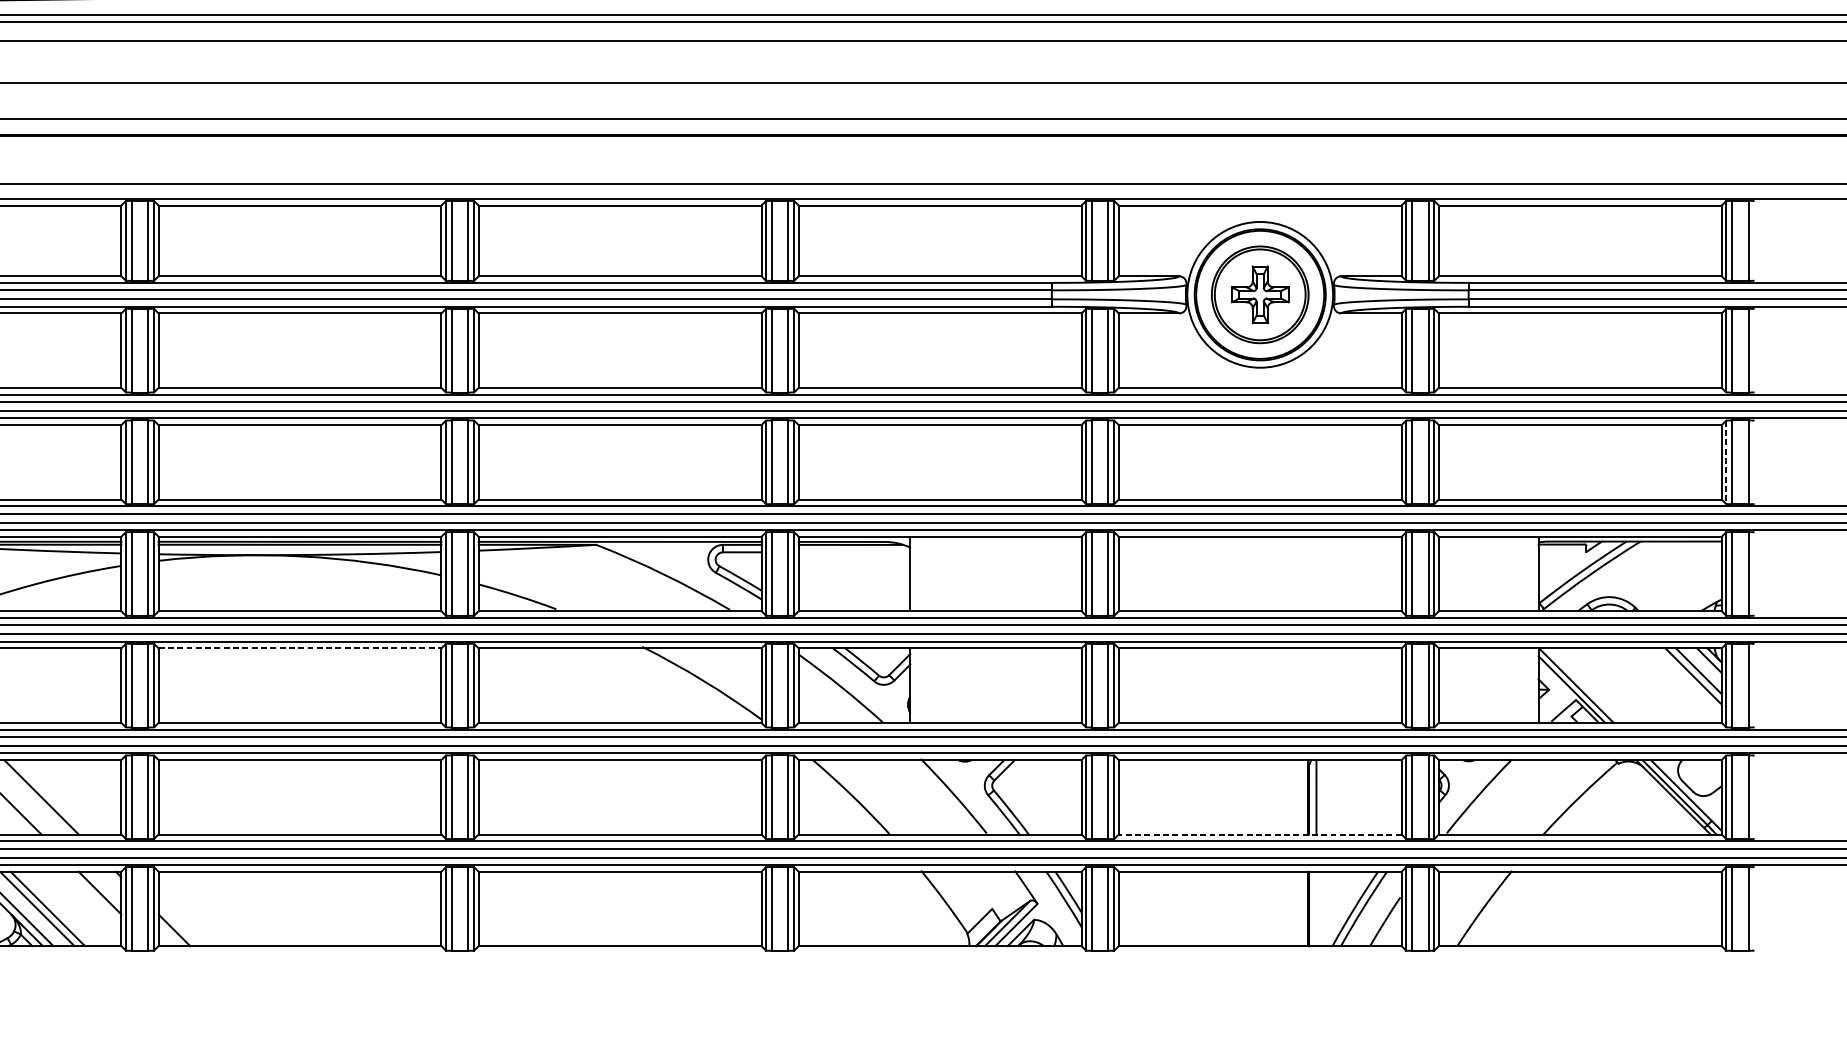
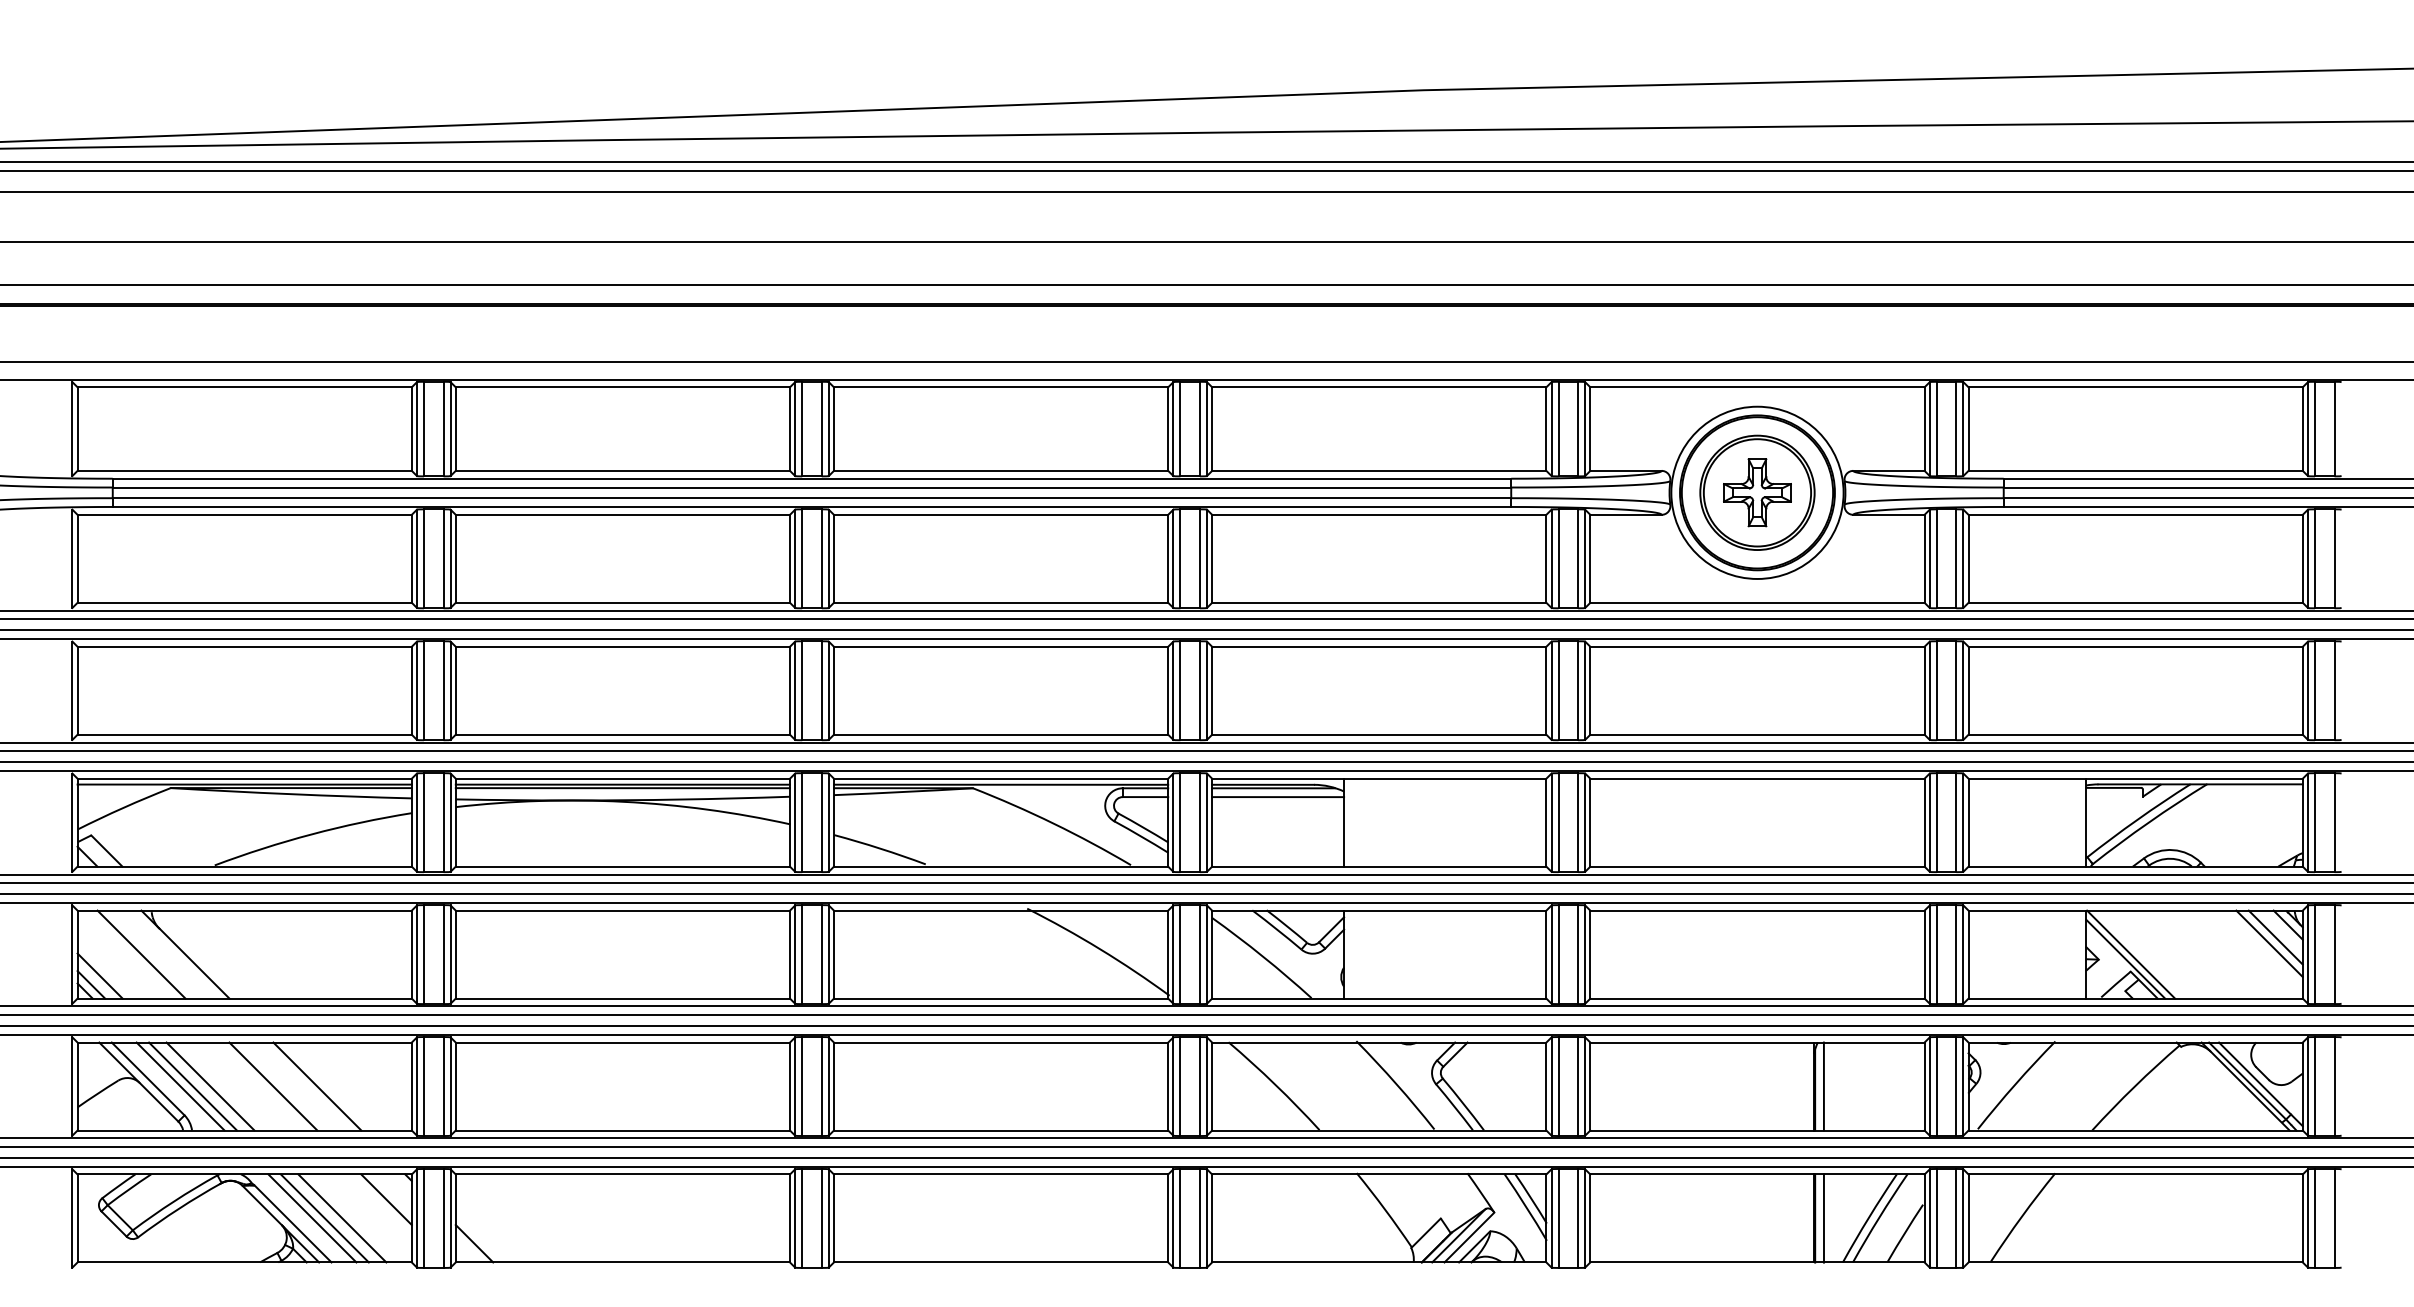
line: (1725, 462) -> (2307, 691), dashed -> solid
line: (854, 552) -> (1278, 797), added
line: (300, 648) -> (623, 910), dashed -> solid
line: (1259, 834) -> (1756, 1130), dashed -> solid
line: (62, 908) -> (342, 1218), added
line: (1316, 908) -> (1823, 1218), added

